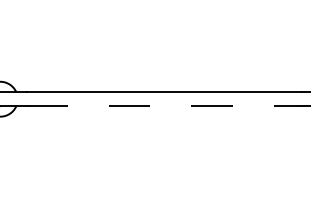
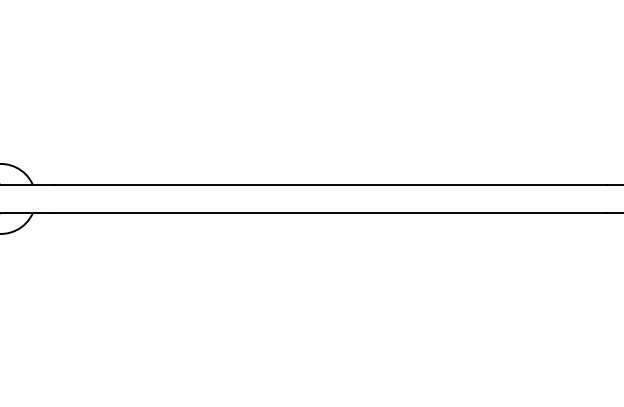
line: (164, 106) -> (330, 213), dashed -> solid

